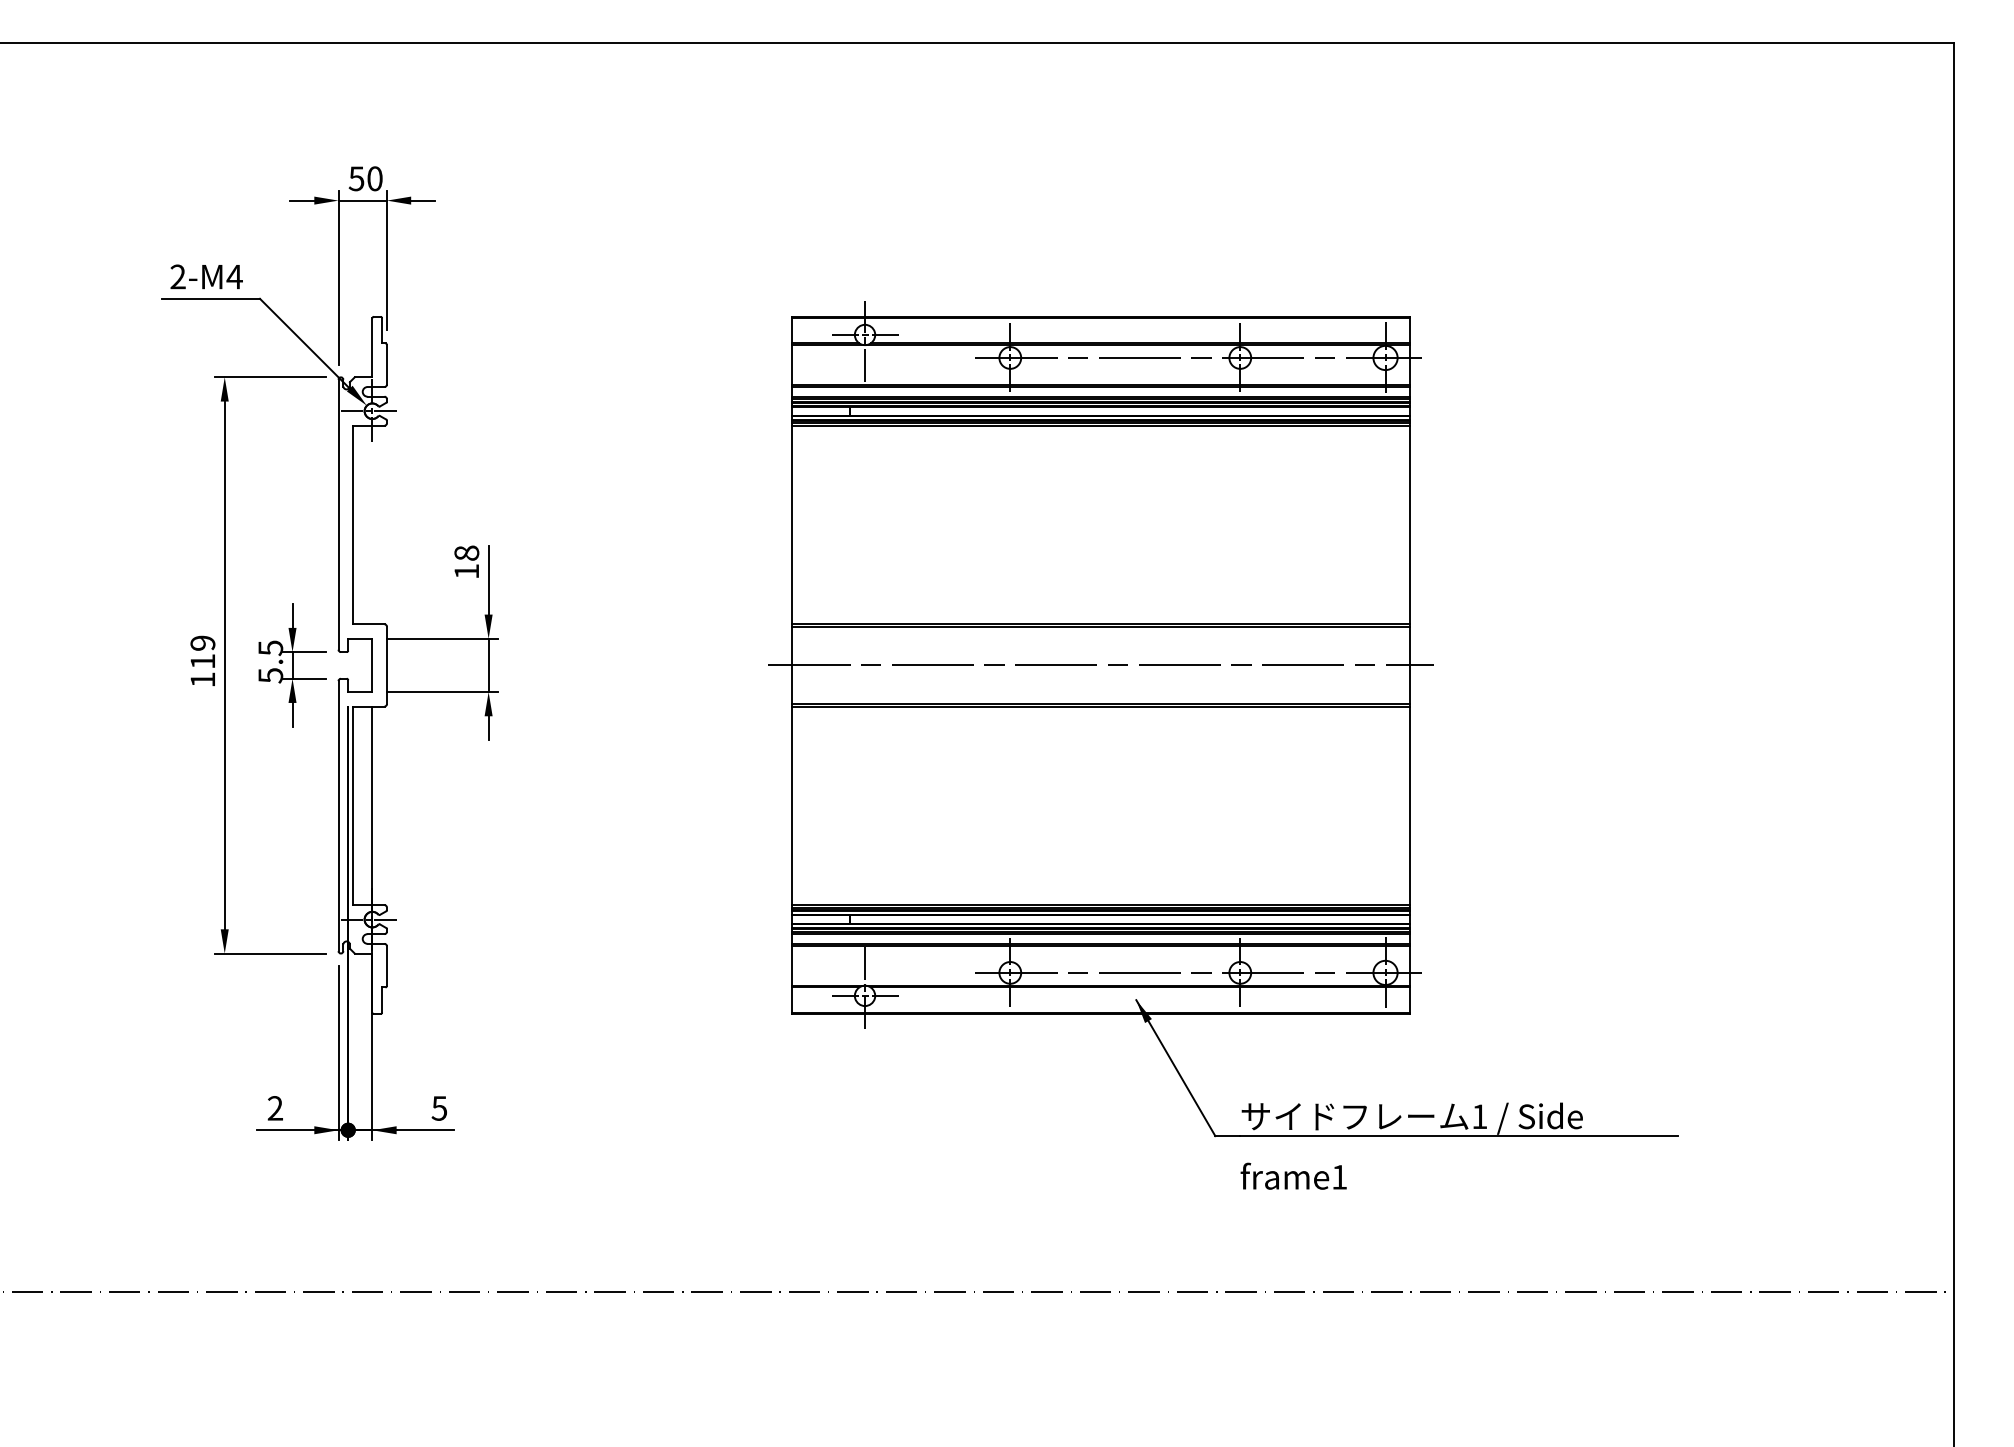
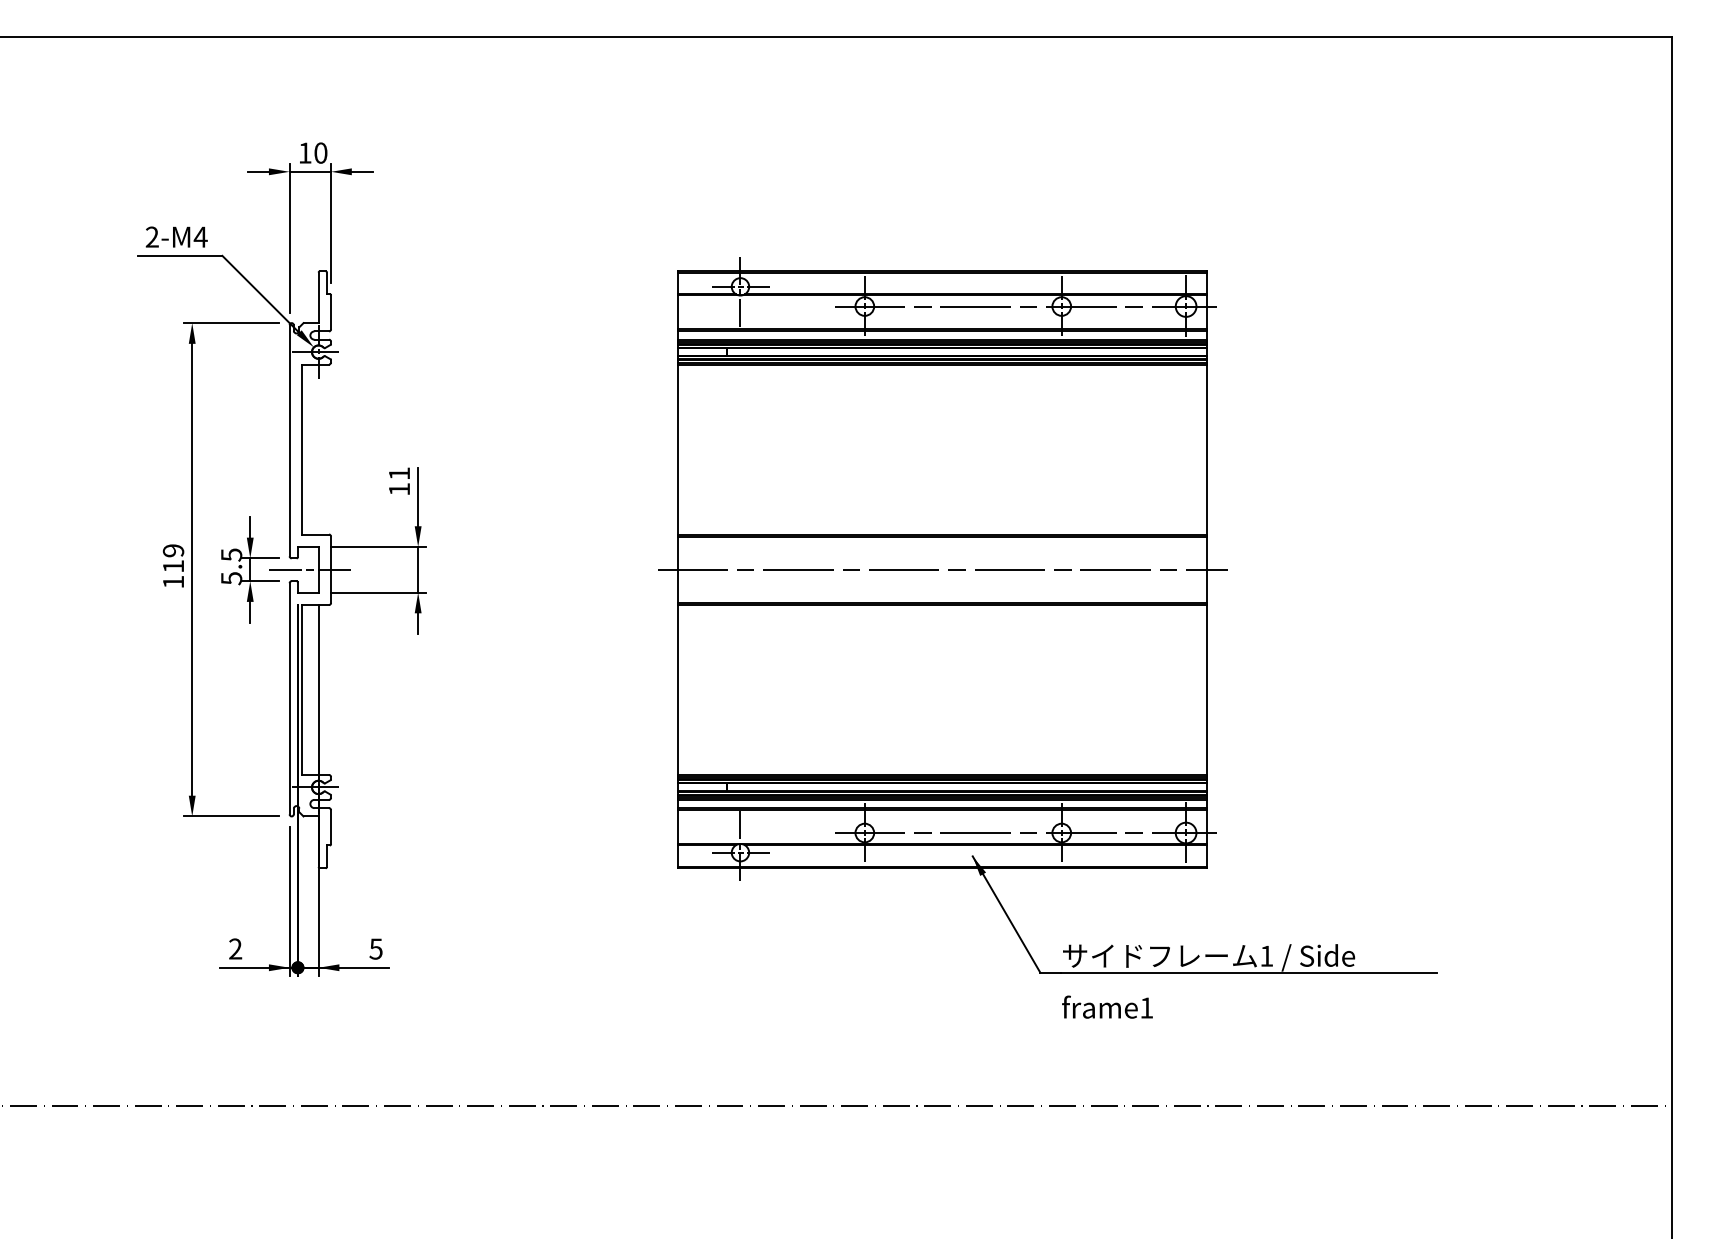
text: (356, 178) -> (305, 152), 50 -> 10
text: (466, 552) -> (399, 473), 18 -> 11
line: (362, 665) -> (310, 569), added

